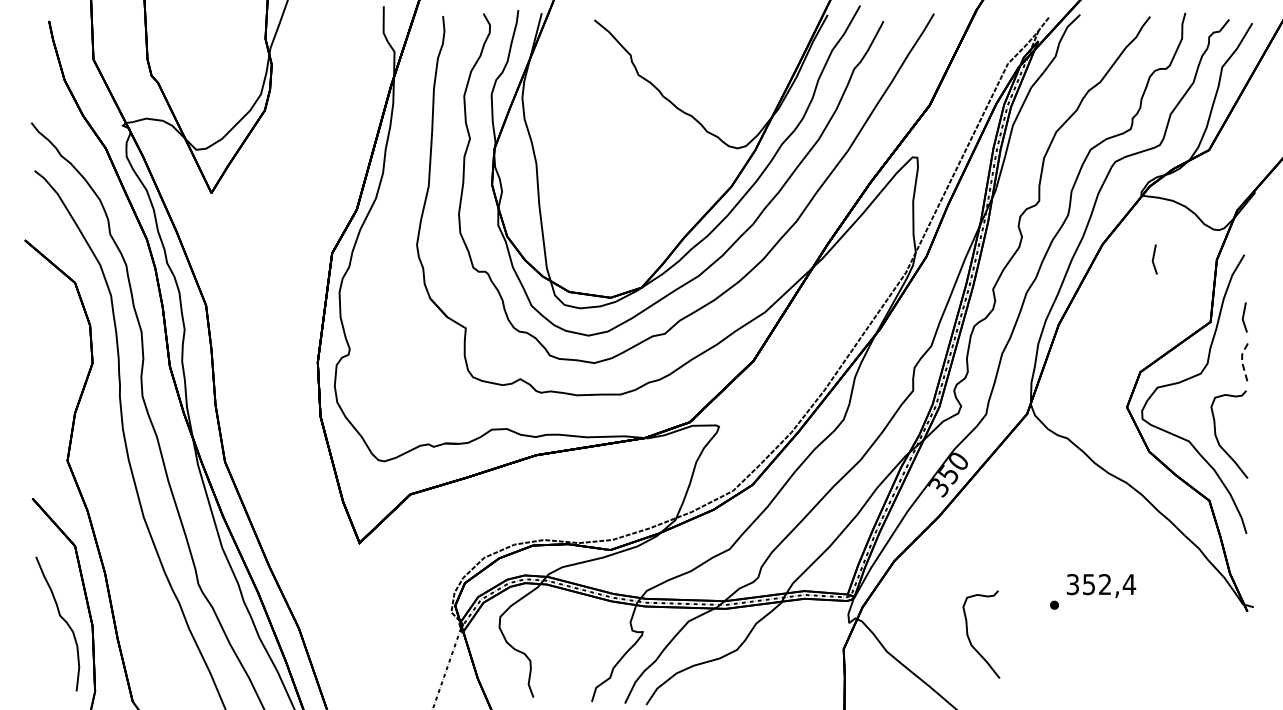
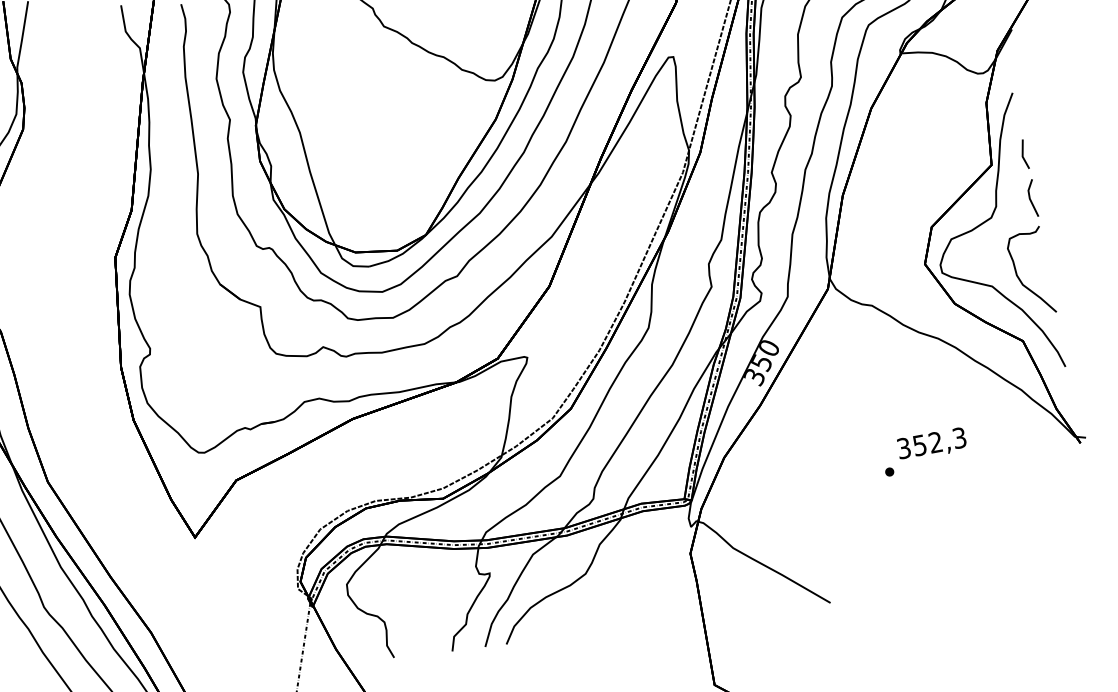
line: (1154, 258) -> (924, 112), removed
line: (1242, 361) -> (1030, 198), dashed -> solid
text: (1129, 584) -> (959, 438), 352,4 -> 352,3
curve: (970, 639) -> (813, 521), removed

